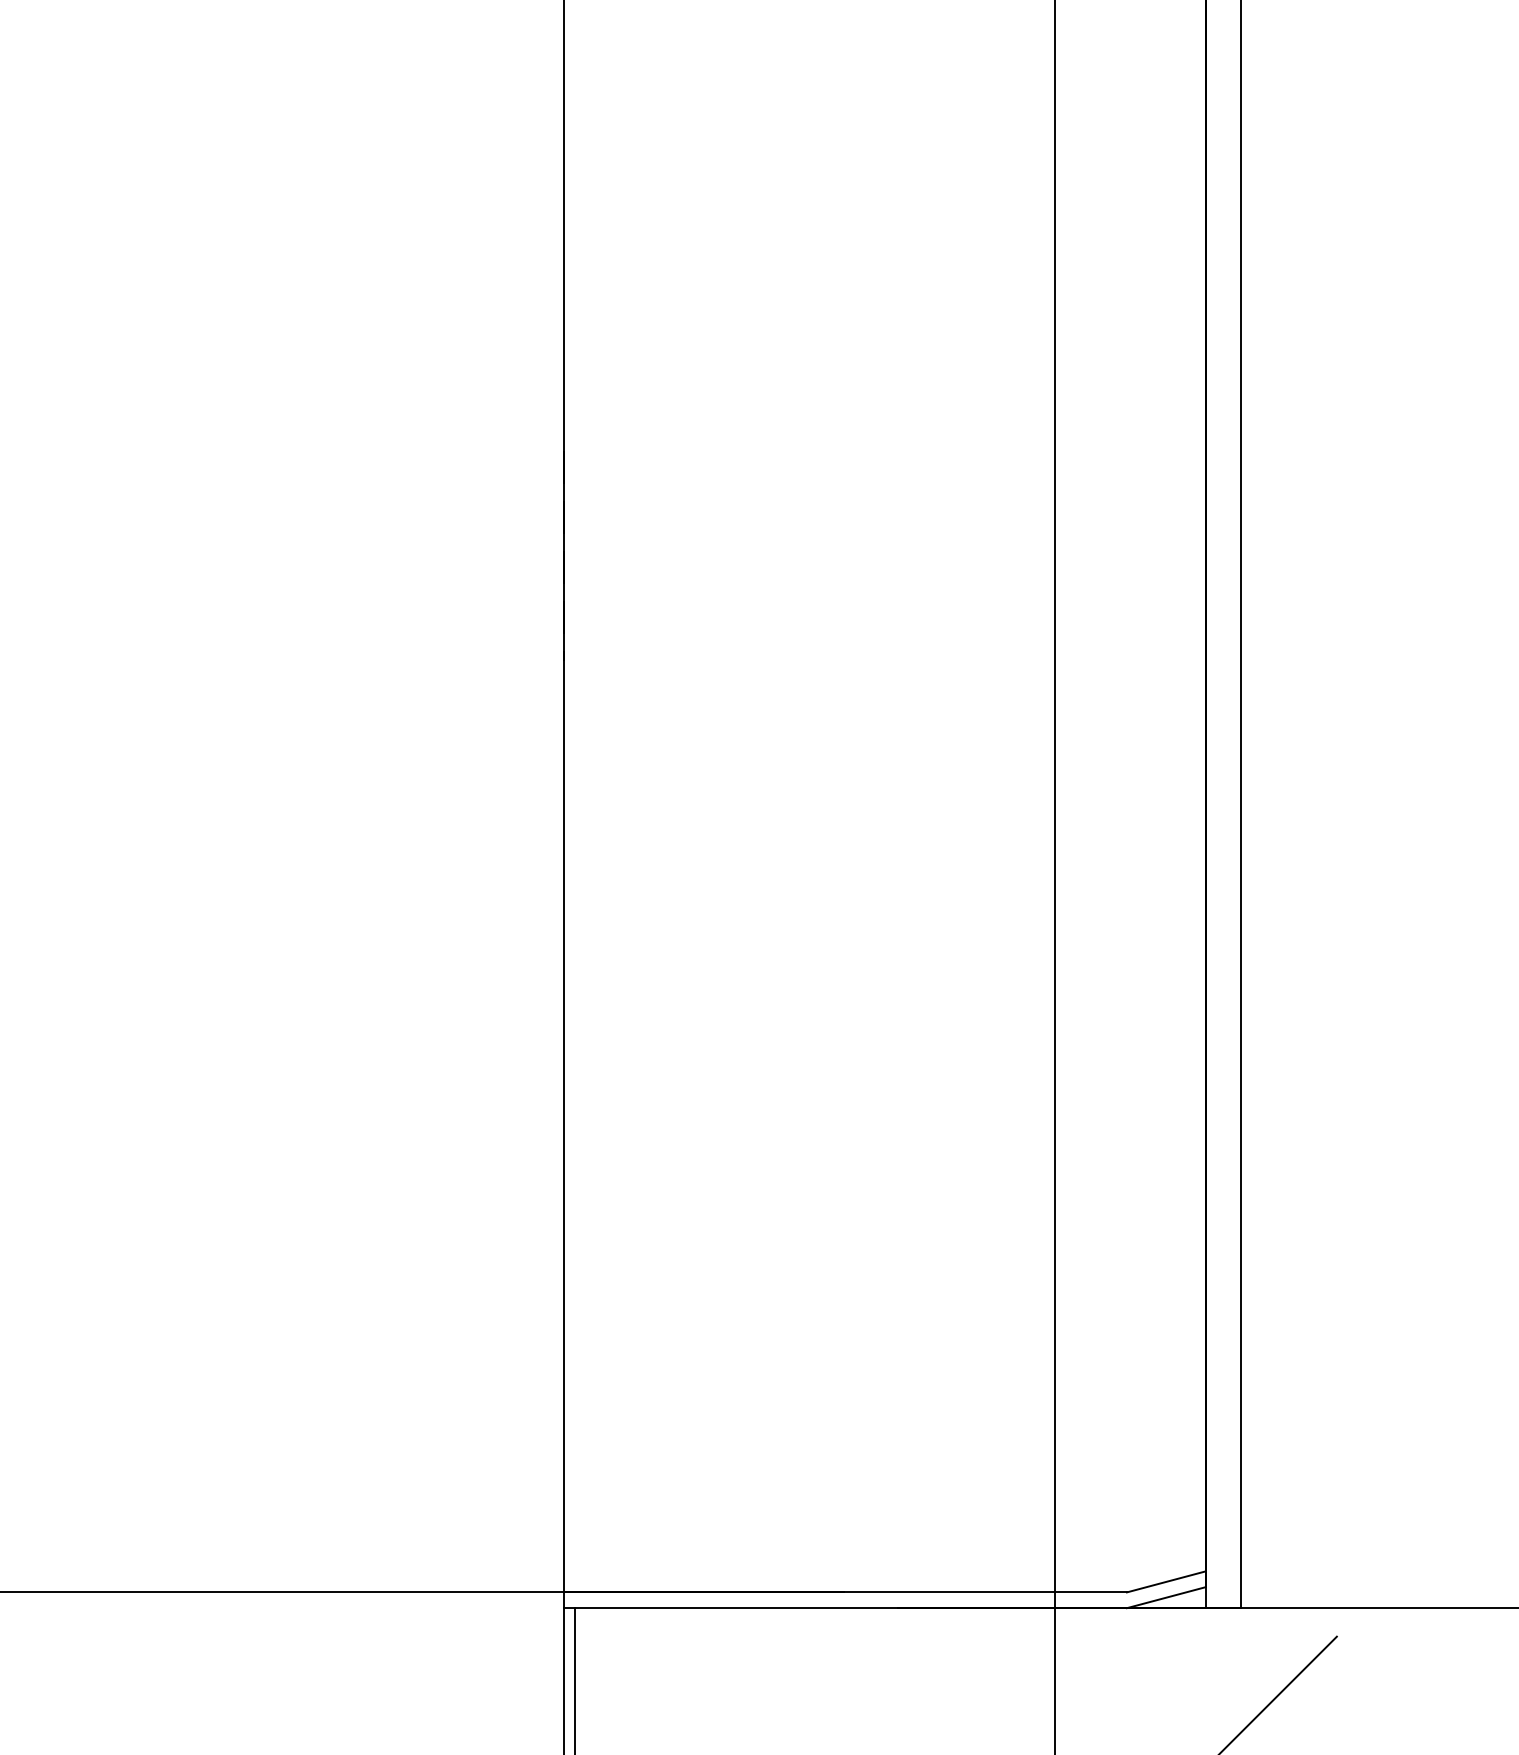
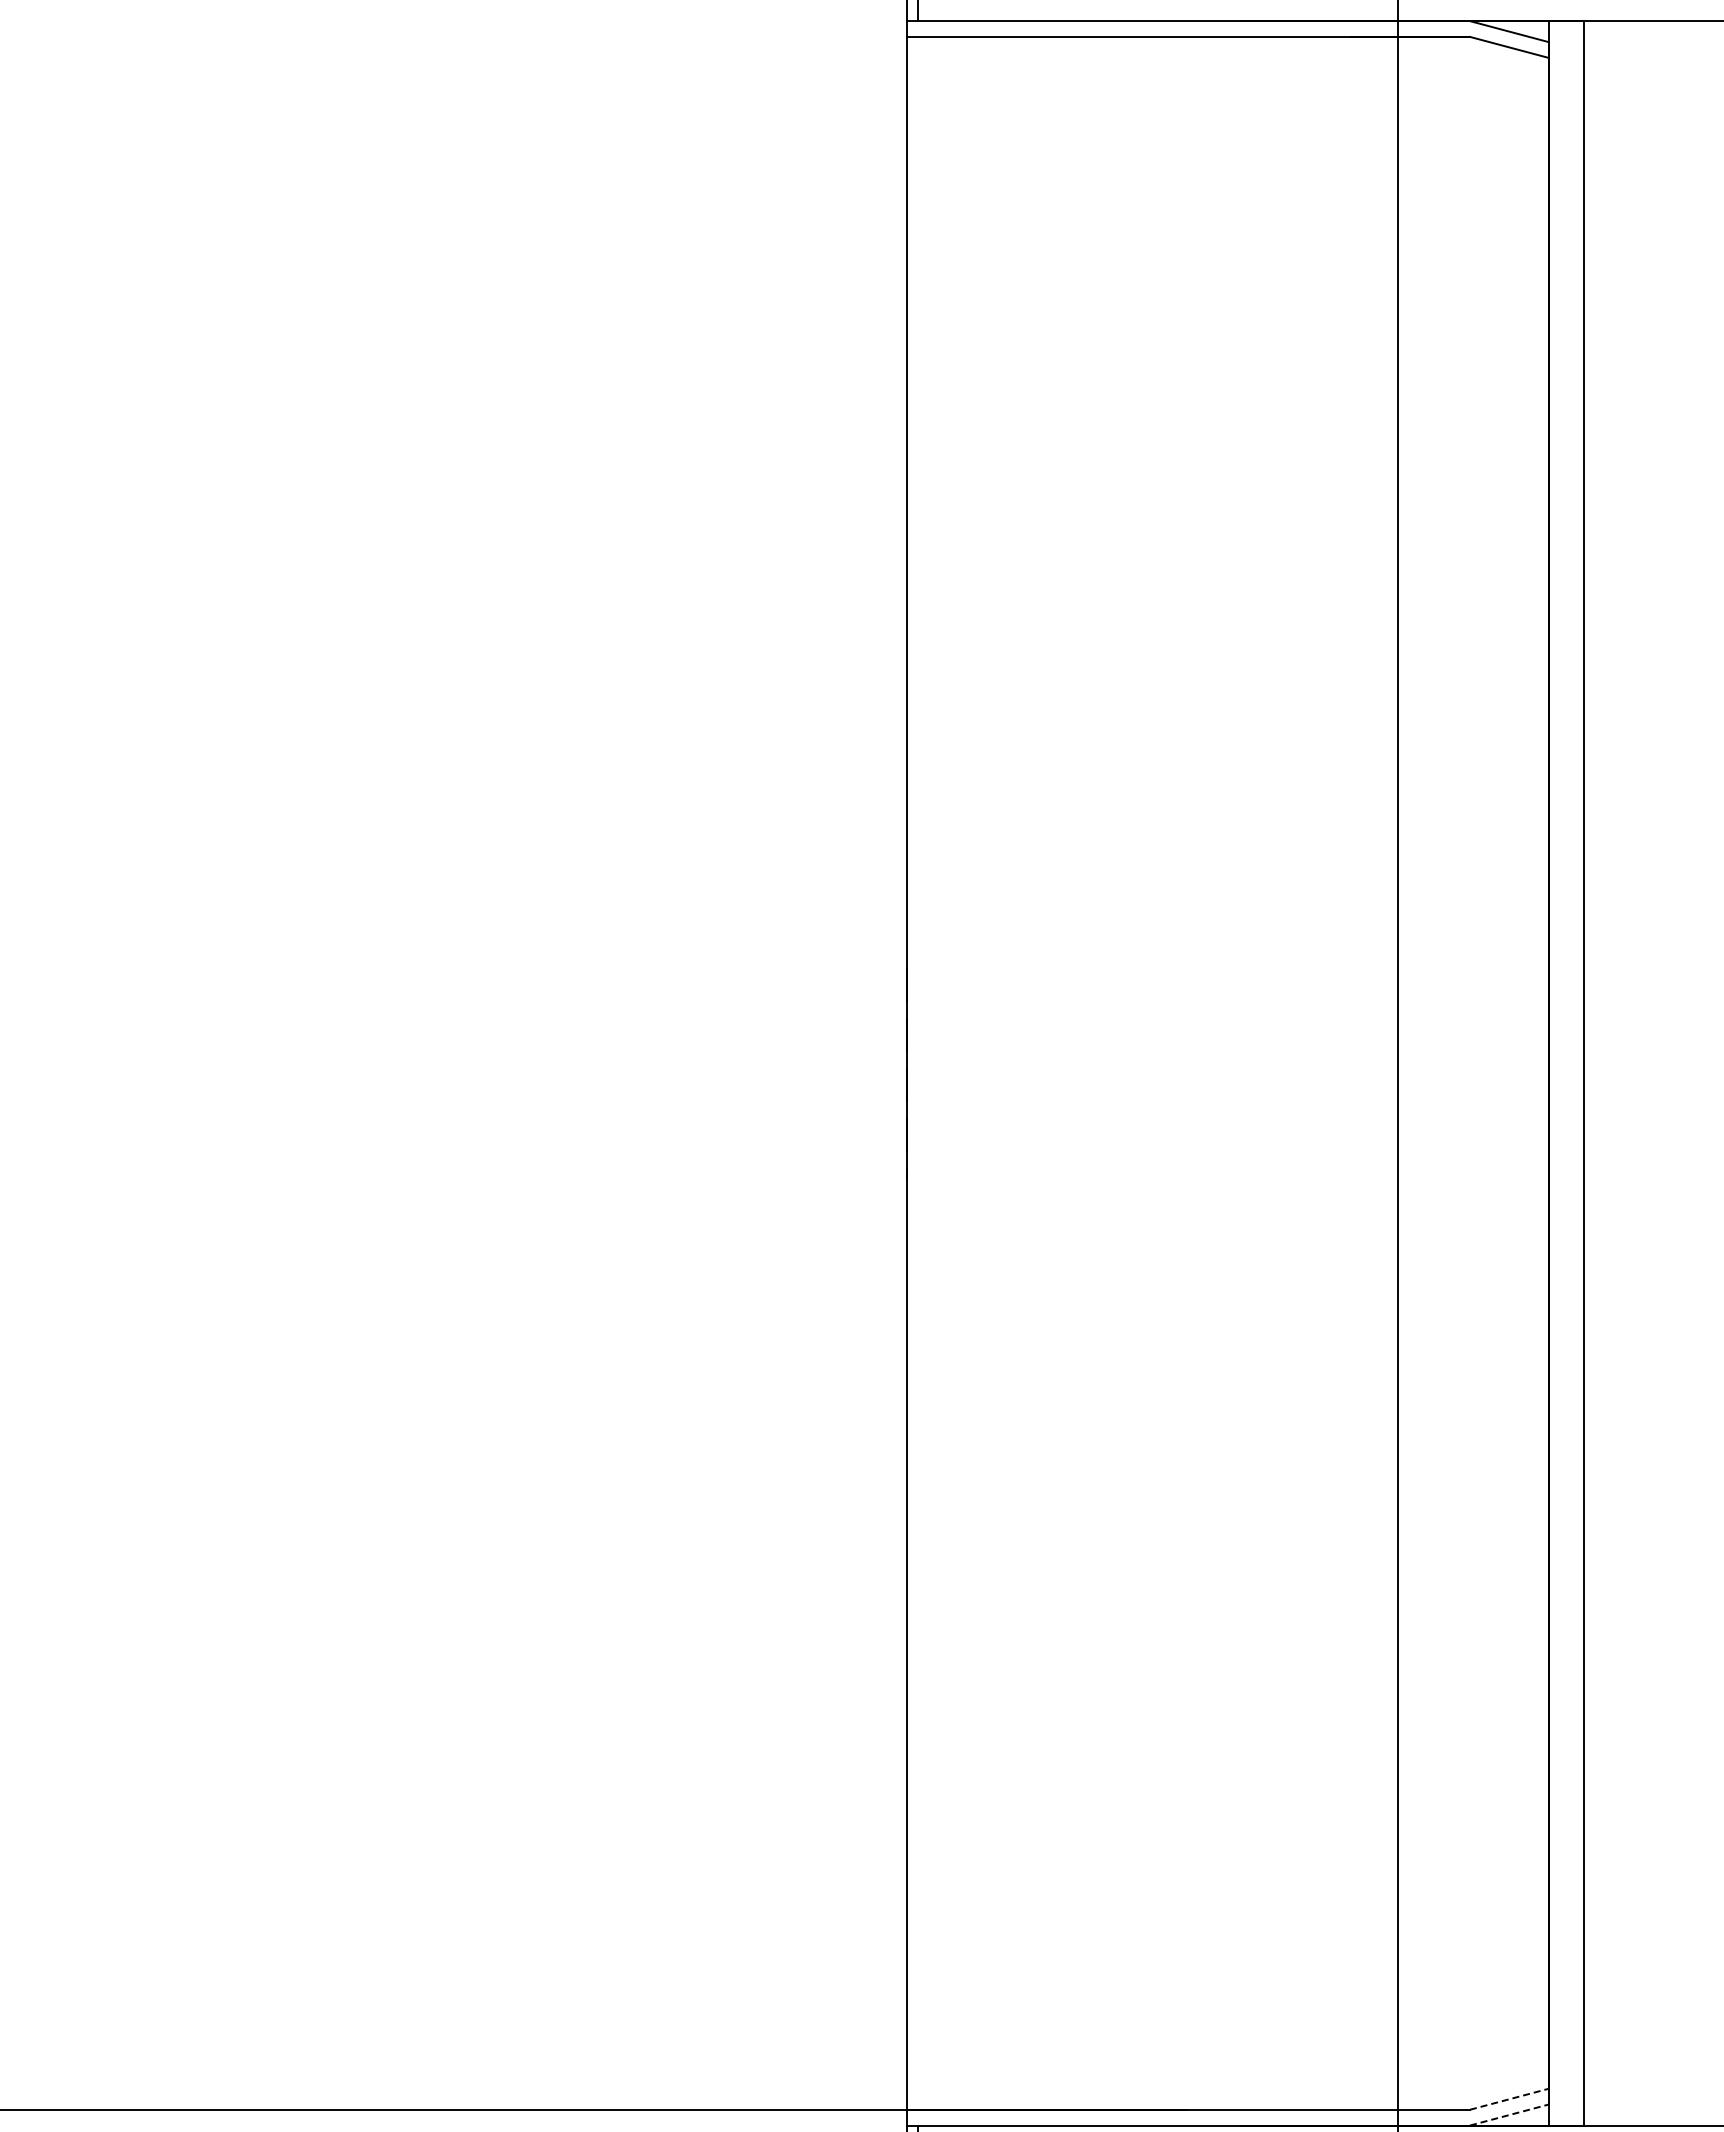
line: (1166, 1582) -> (1509, 2099), solid -> dashed
line: (1166, 1598) -> (1509, 2115), solid -> dashed

